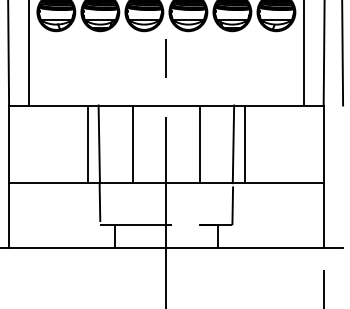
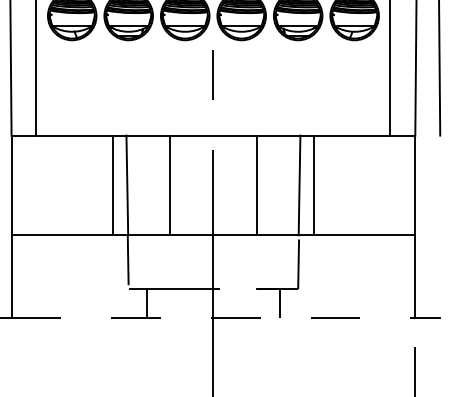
line: (166, 247) -> (213, 317), solid -> dashed

